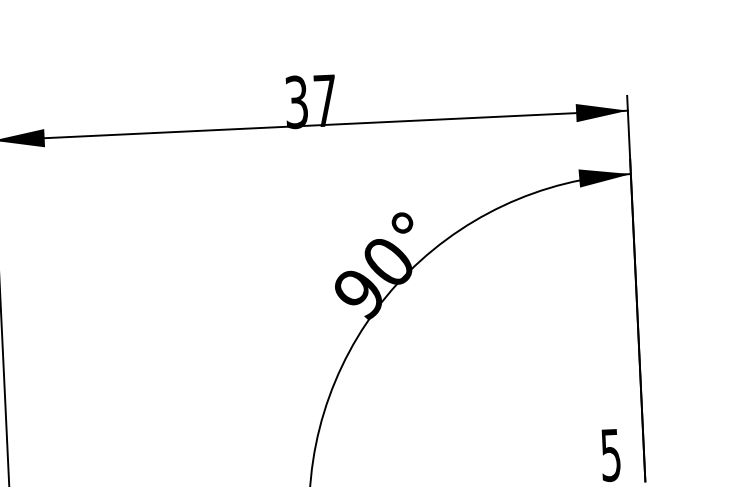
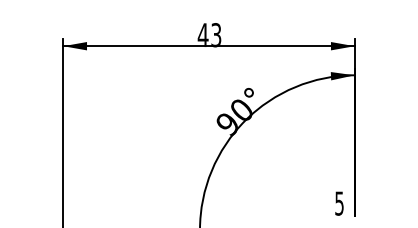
text: (310, 102) -> (209, 35), 37 -> 43

